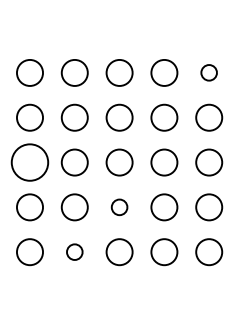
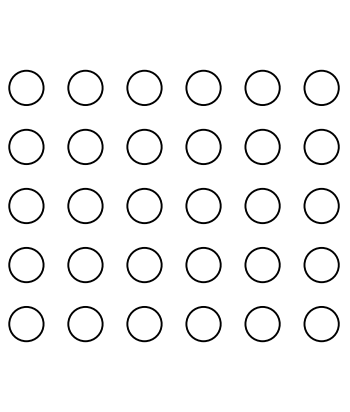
circle: (209, 72) -> (321, 87), size x1.67
circle: (30, 162) -> (85, 205), size x0.71
circle: (119, 206) -> (203, 264), size x1.67
circle: (74, 251) -> (144, 323), size x1.67

